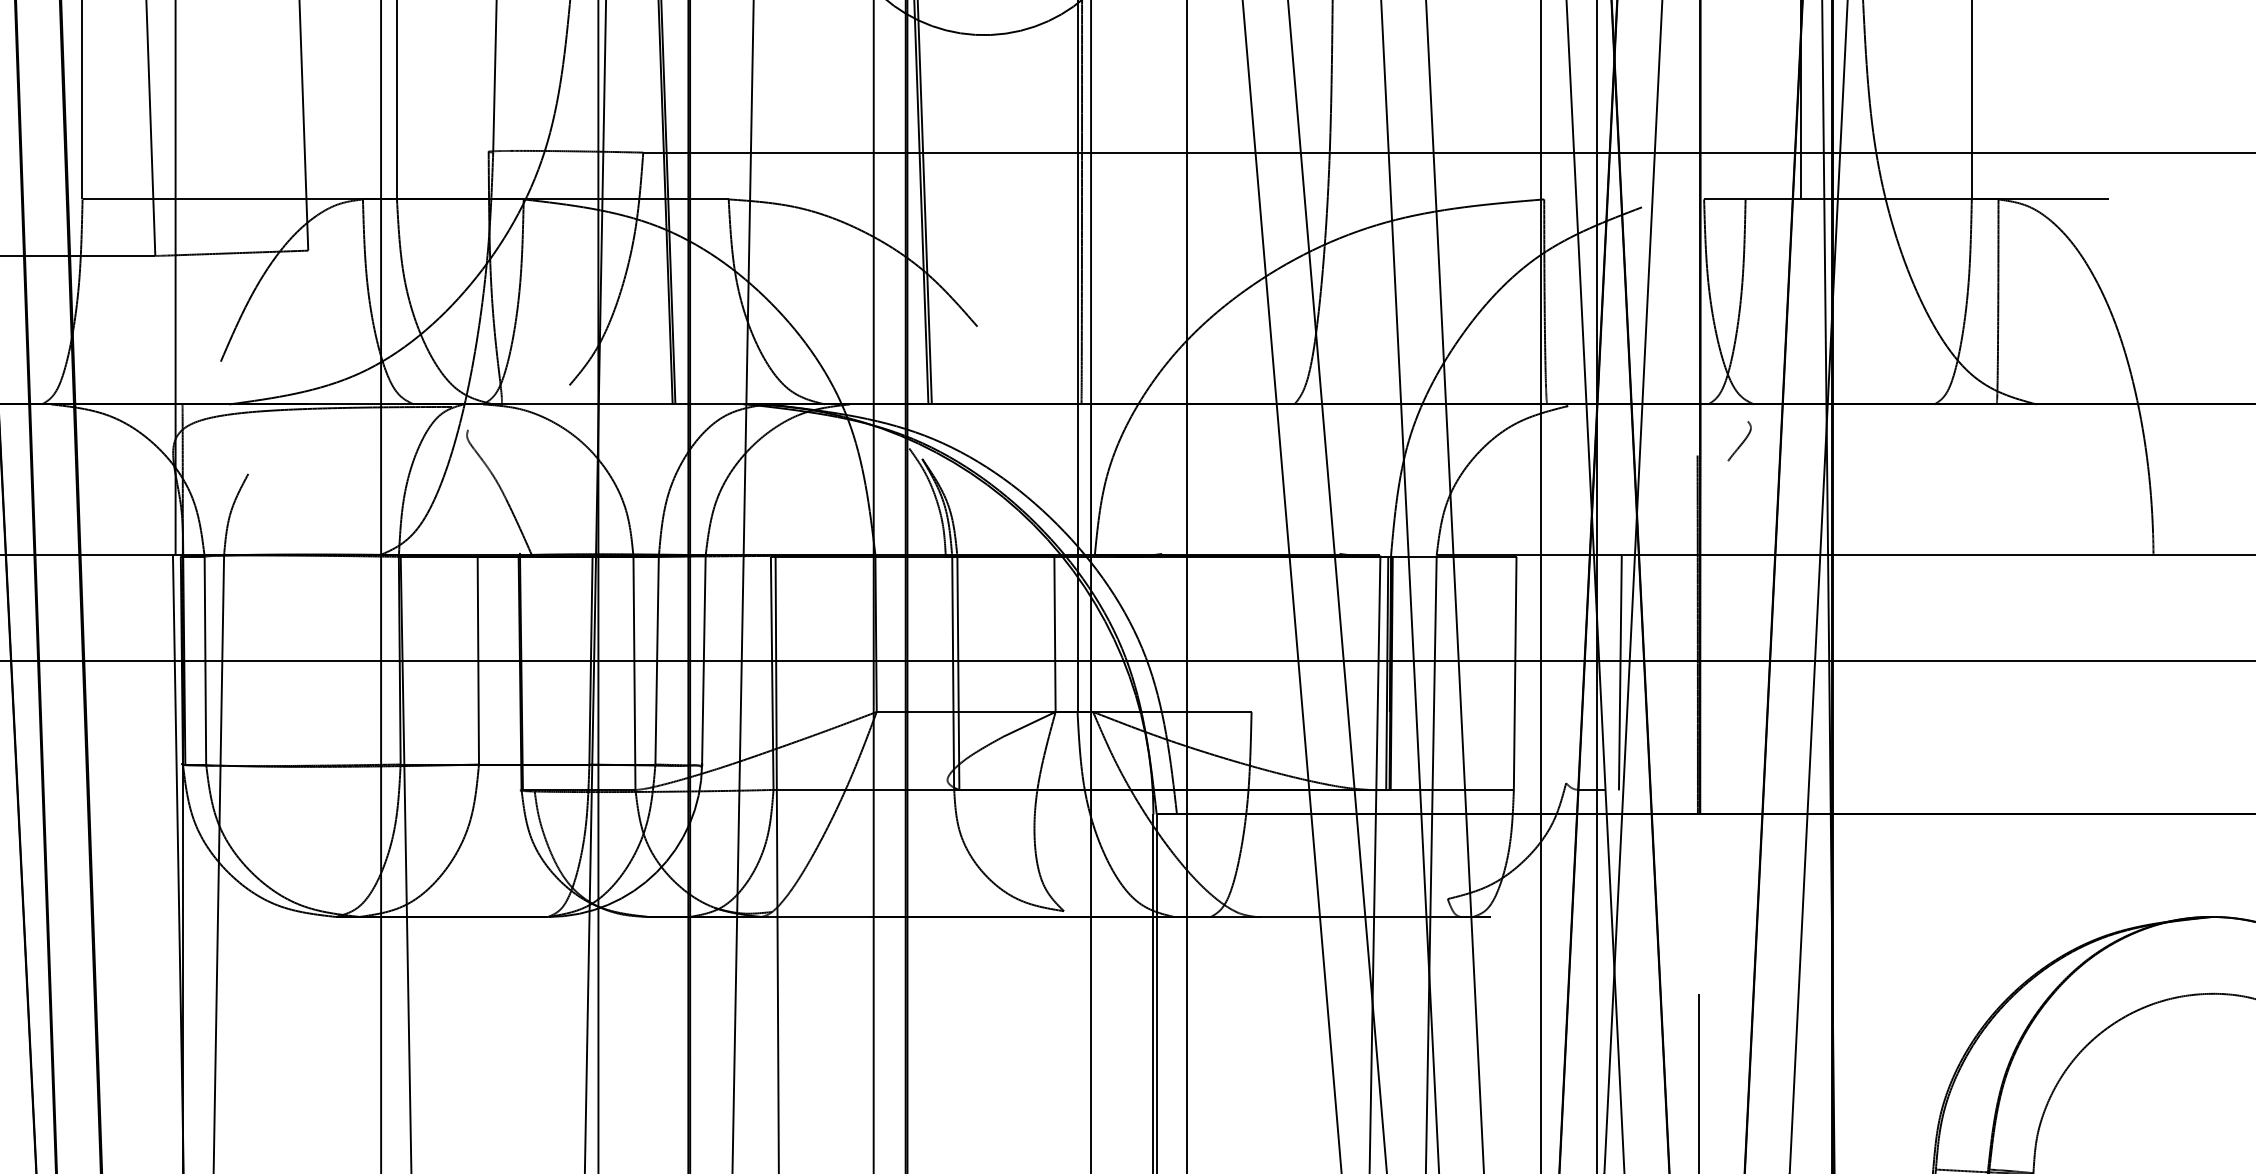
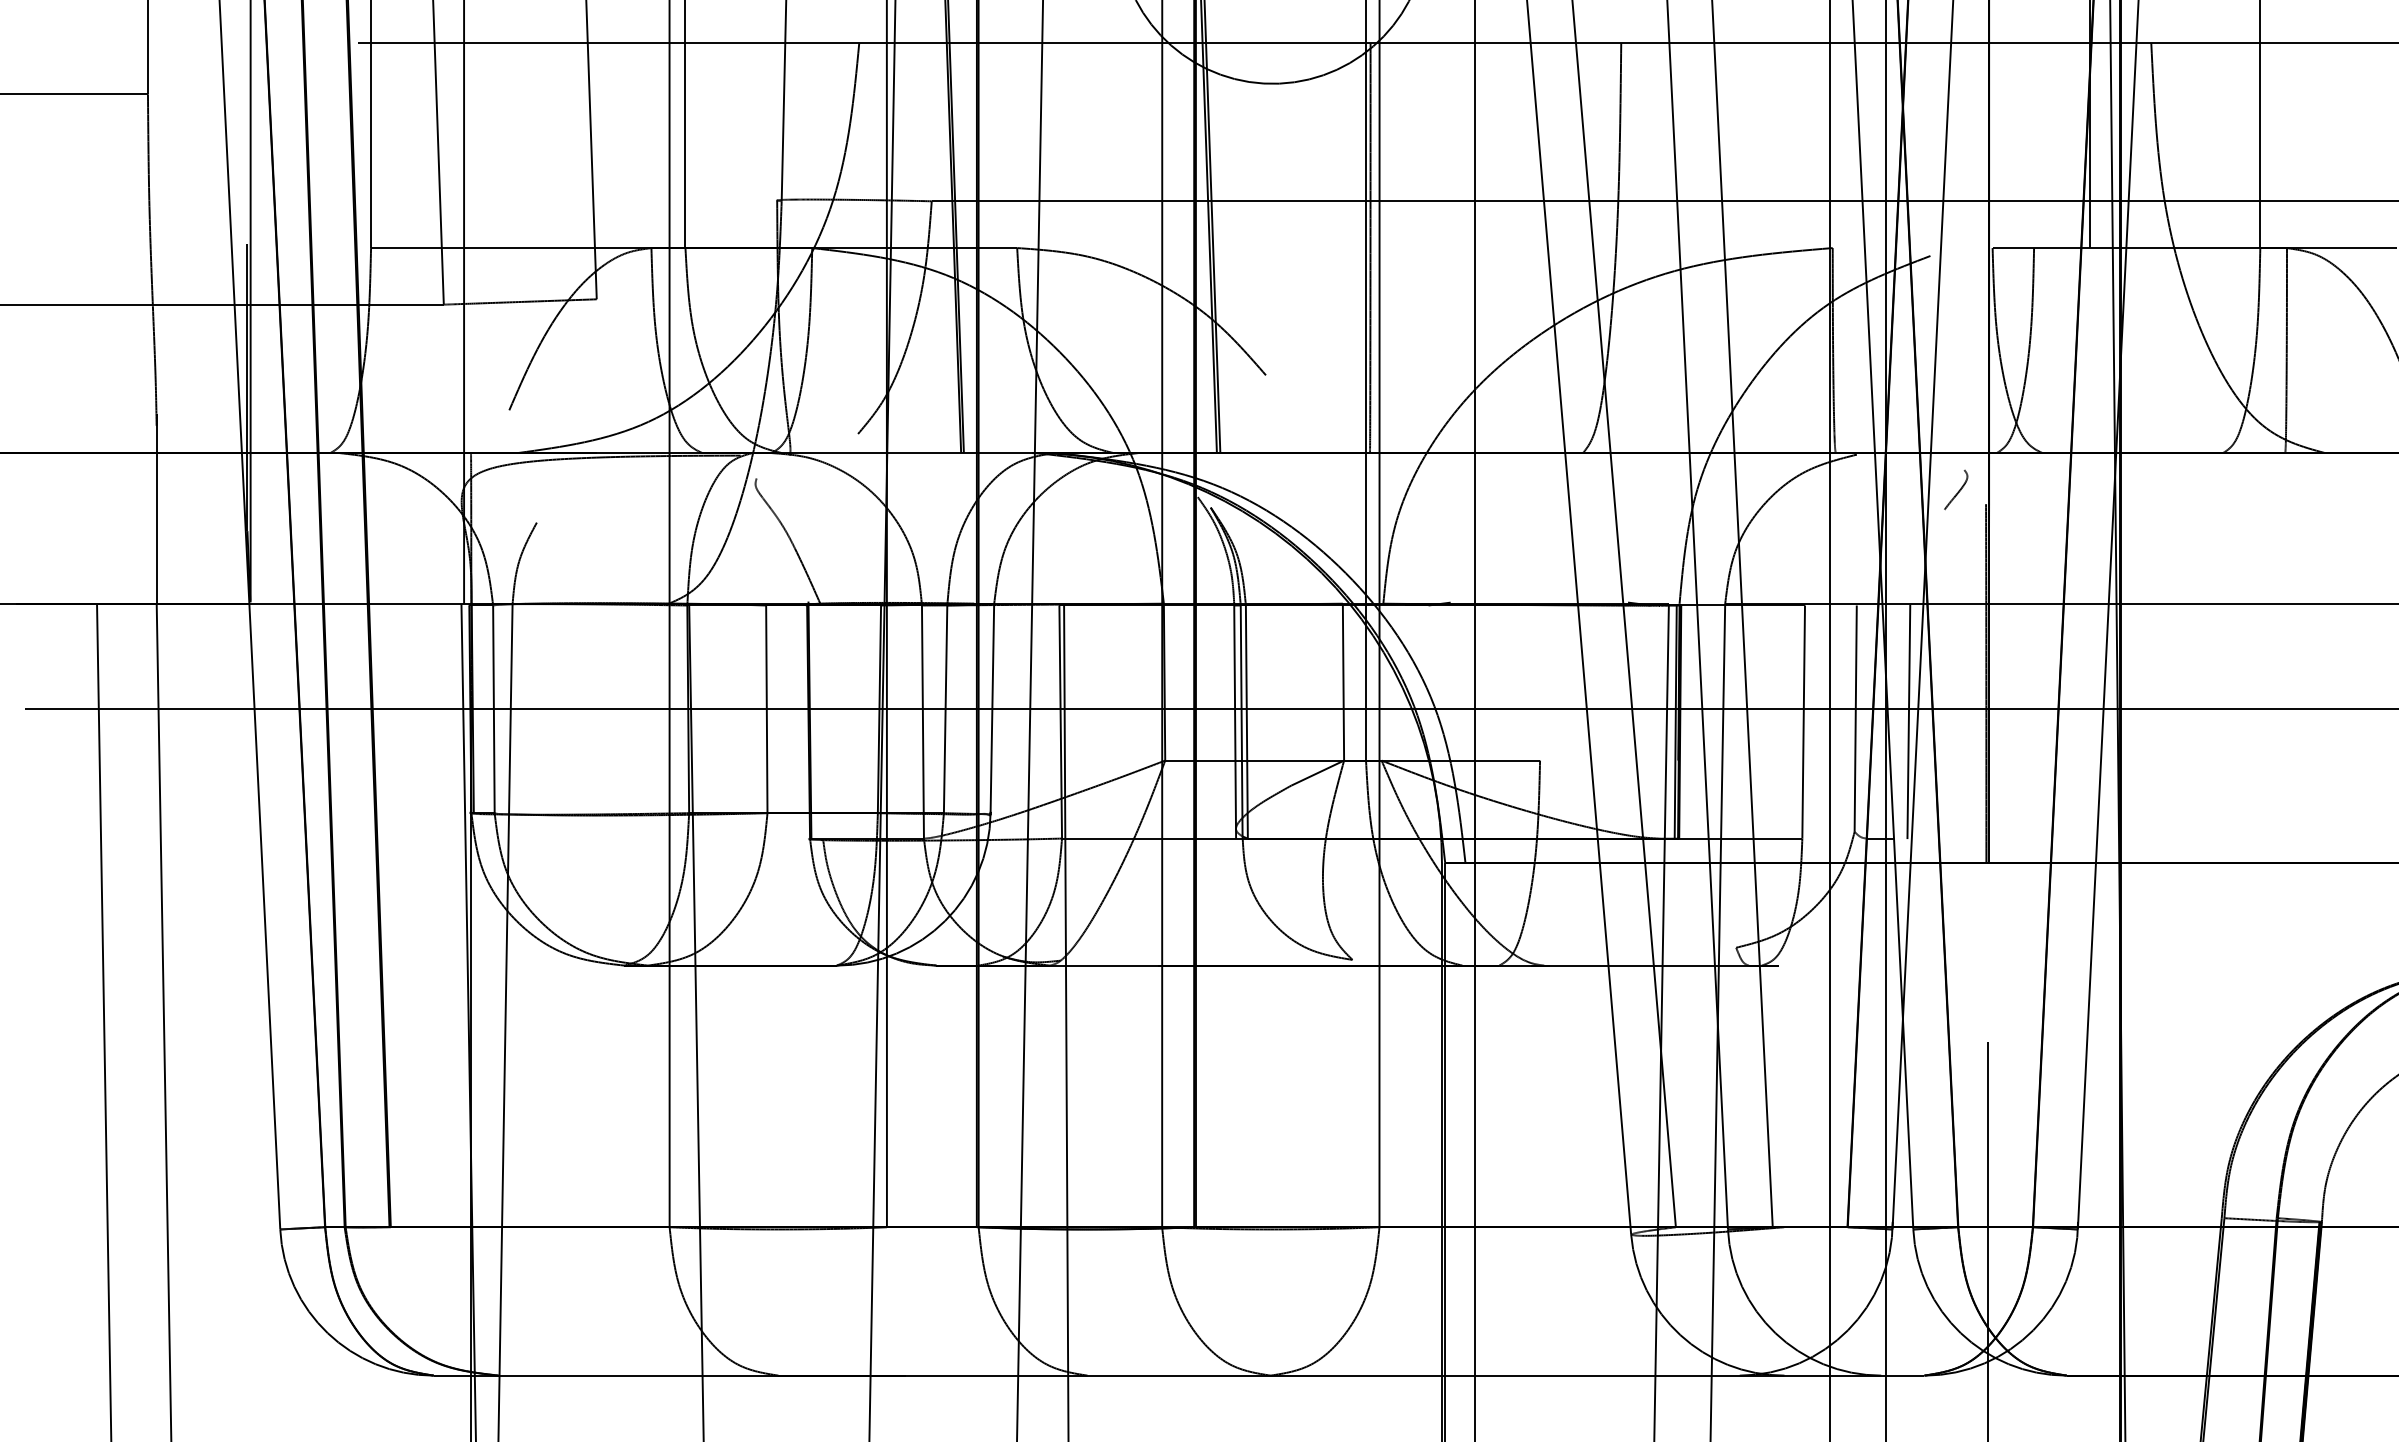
curve: (1742, 441) -> (1958, 490), moved
line: (1567, 669) -> (1855, 718), added
line: (947, 673) -> (1235, 722), added

